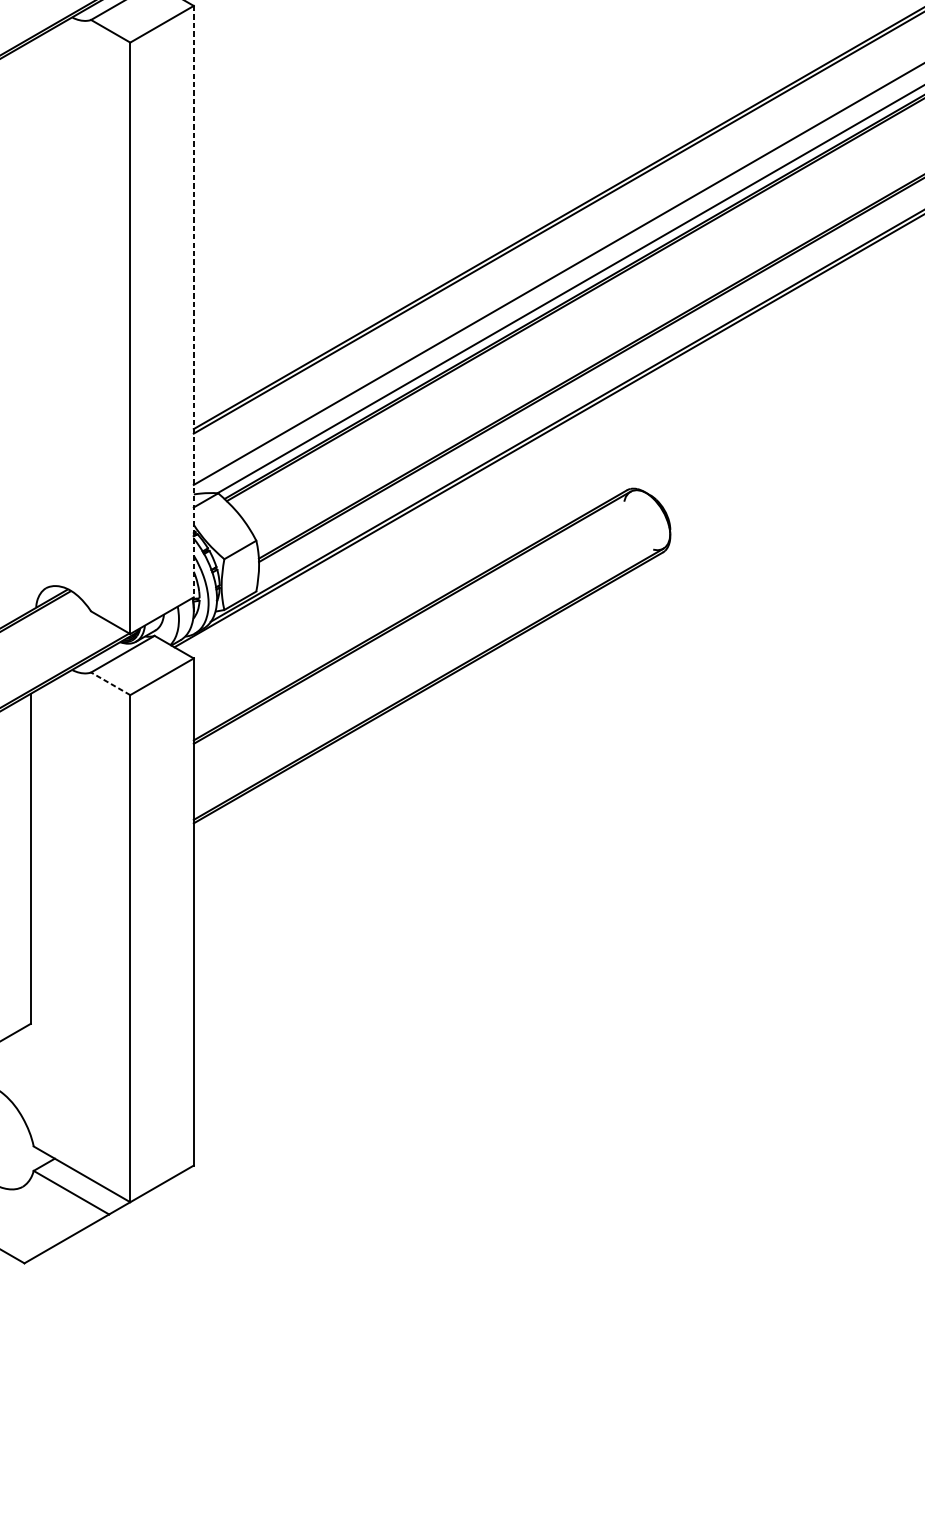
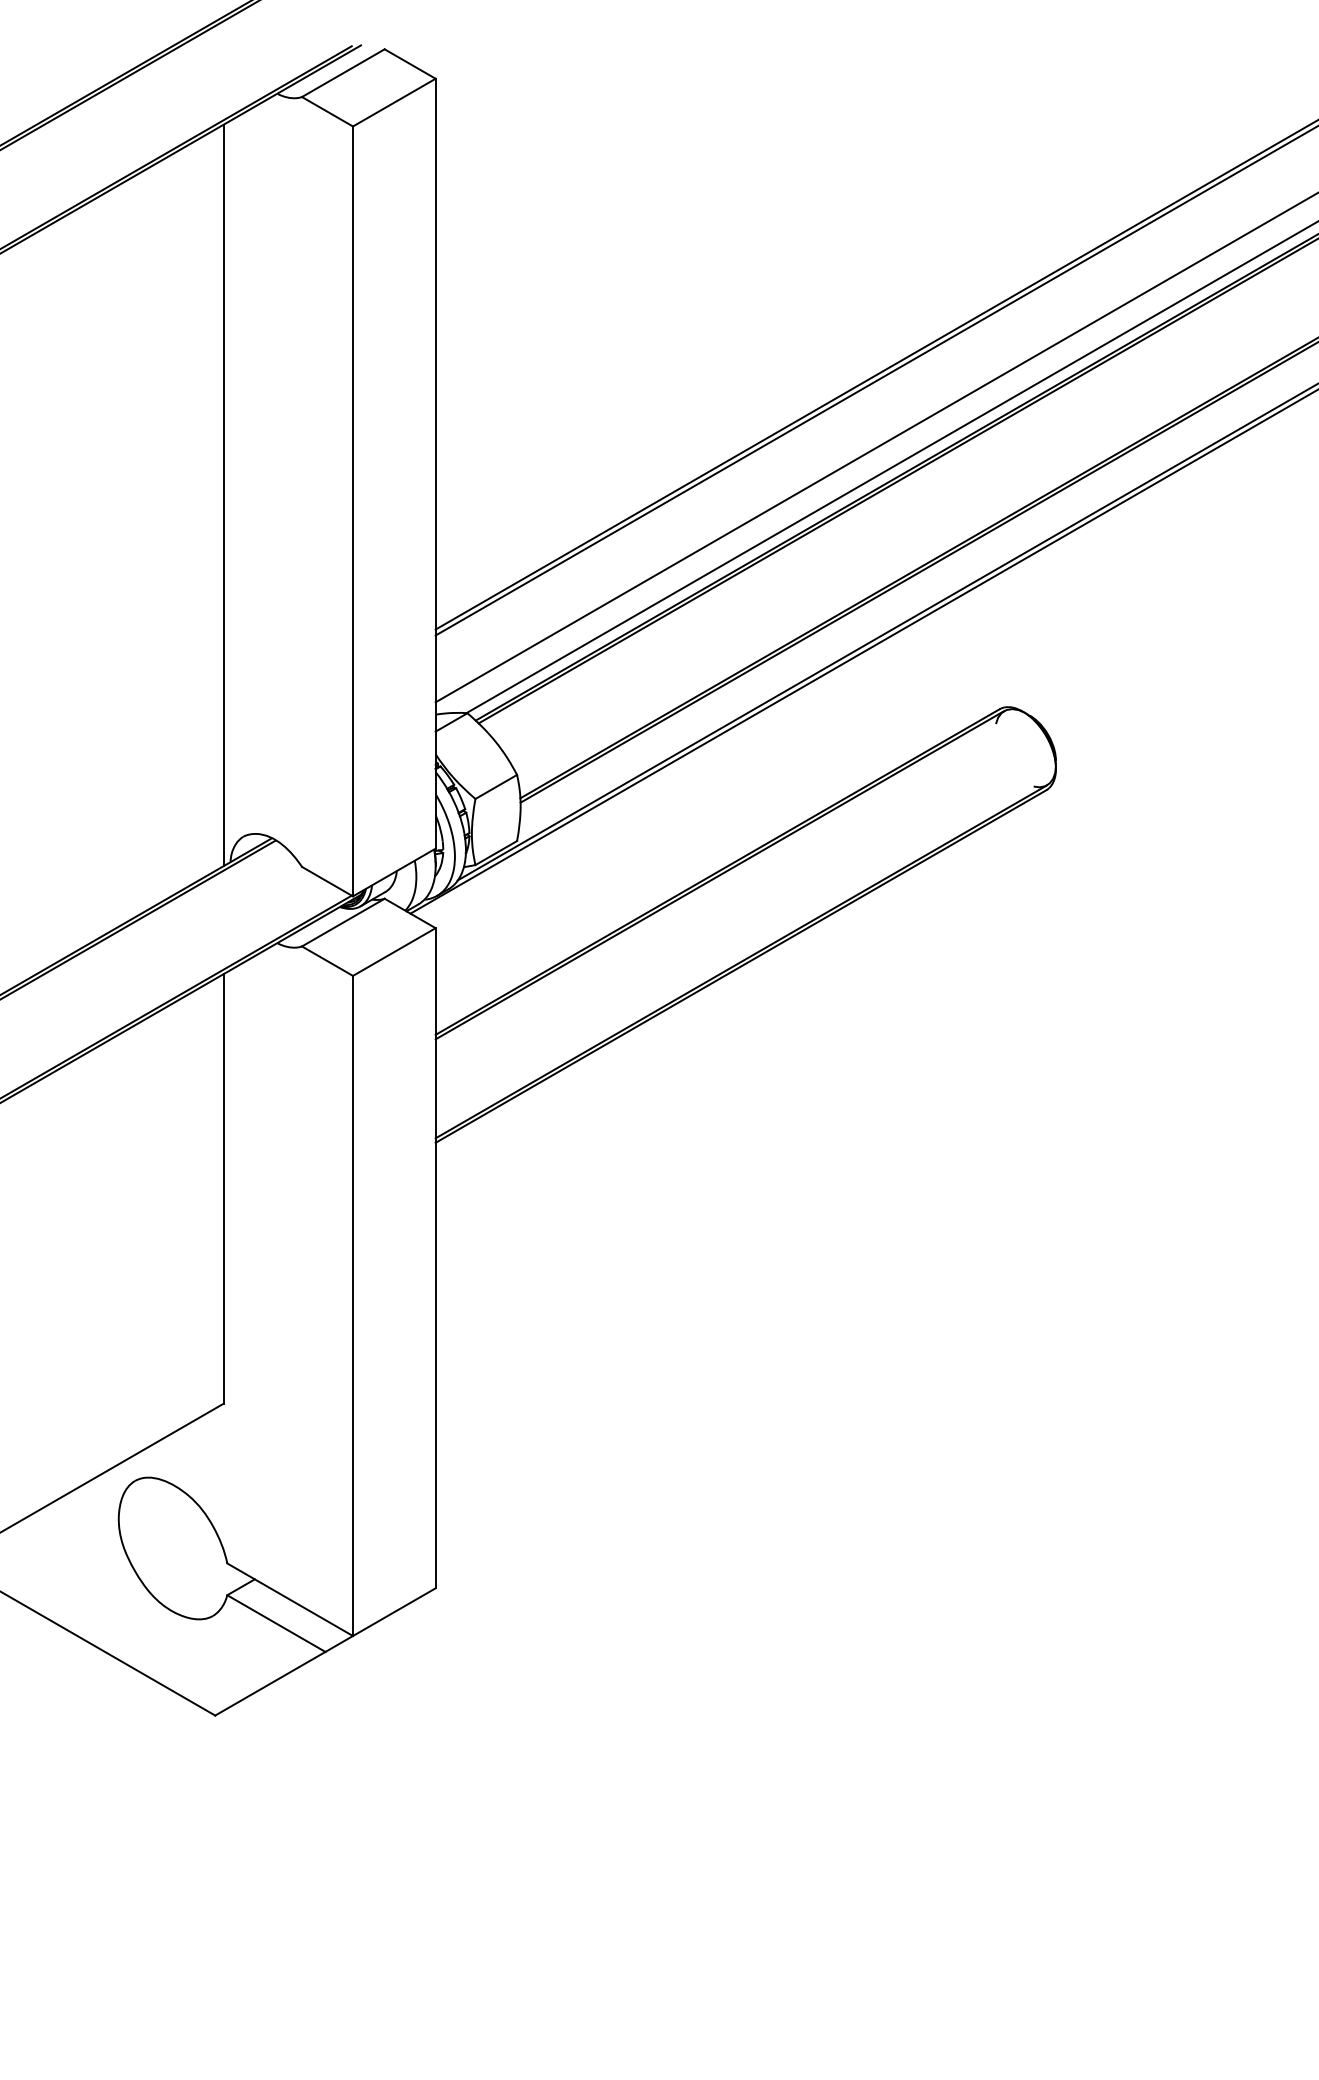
line: (193, 301) -> (435, 463), dashed -> solid
line: (30, 326) -> (223, 495), added
line: (110, 683) -> (327, 960), dashed -> solid

